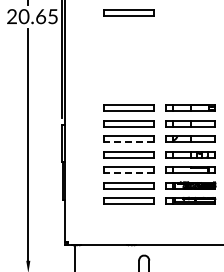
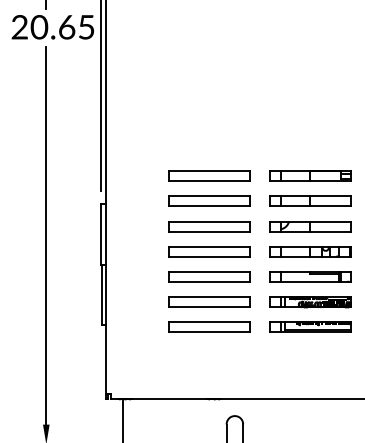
part: (128, 12) -> (209, 20), removed
line: (128, 142) -> (209, 232), dashed -> solid
line: (128, 173) -> (209, 282), dashed -> solid

